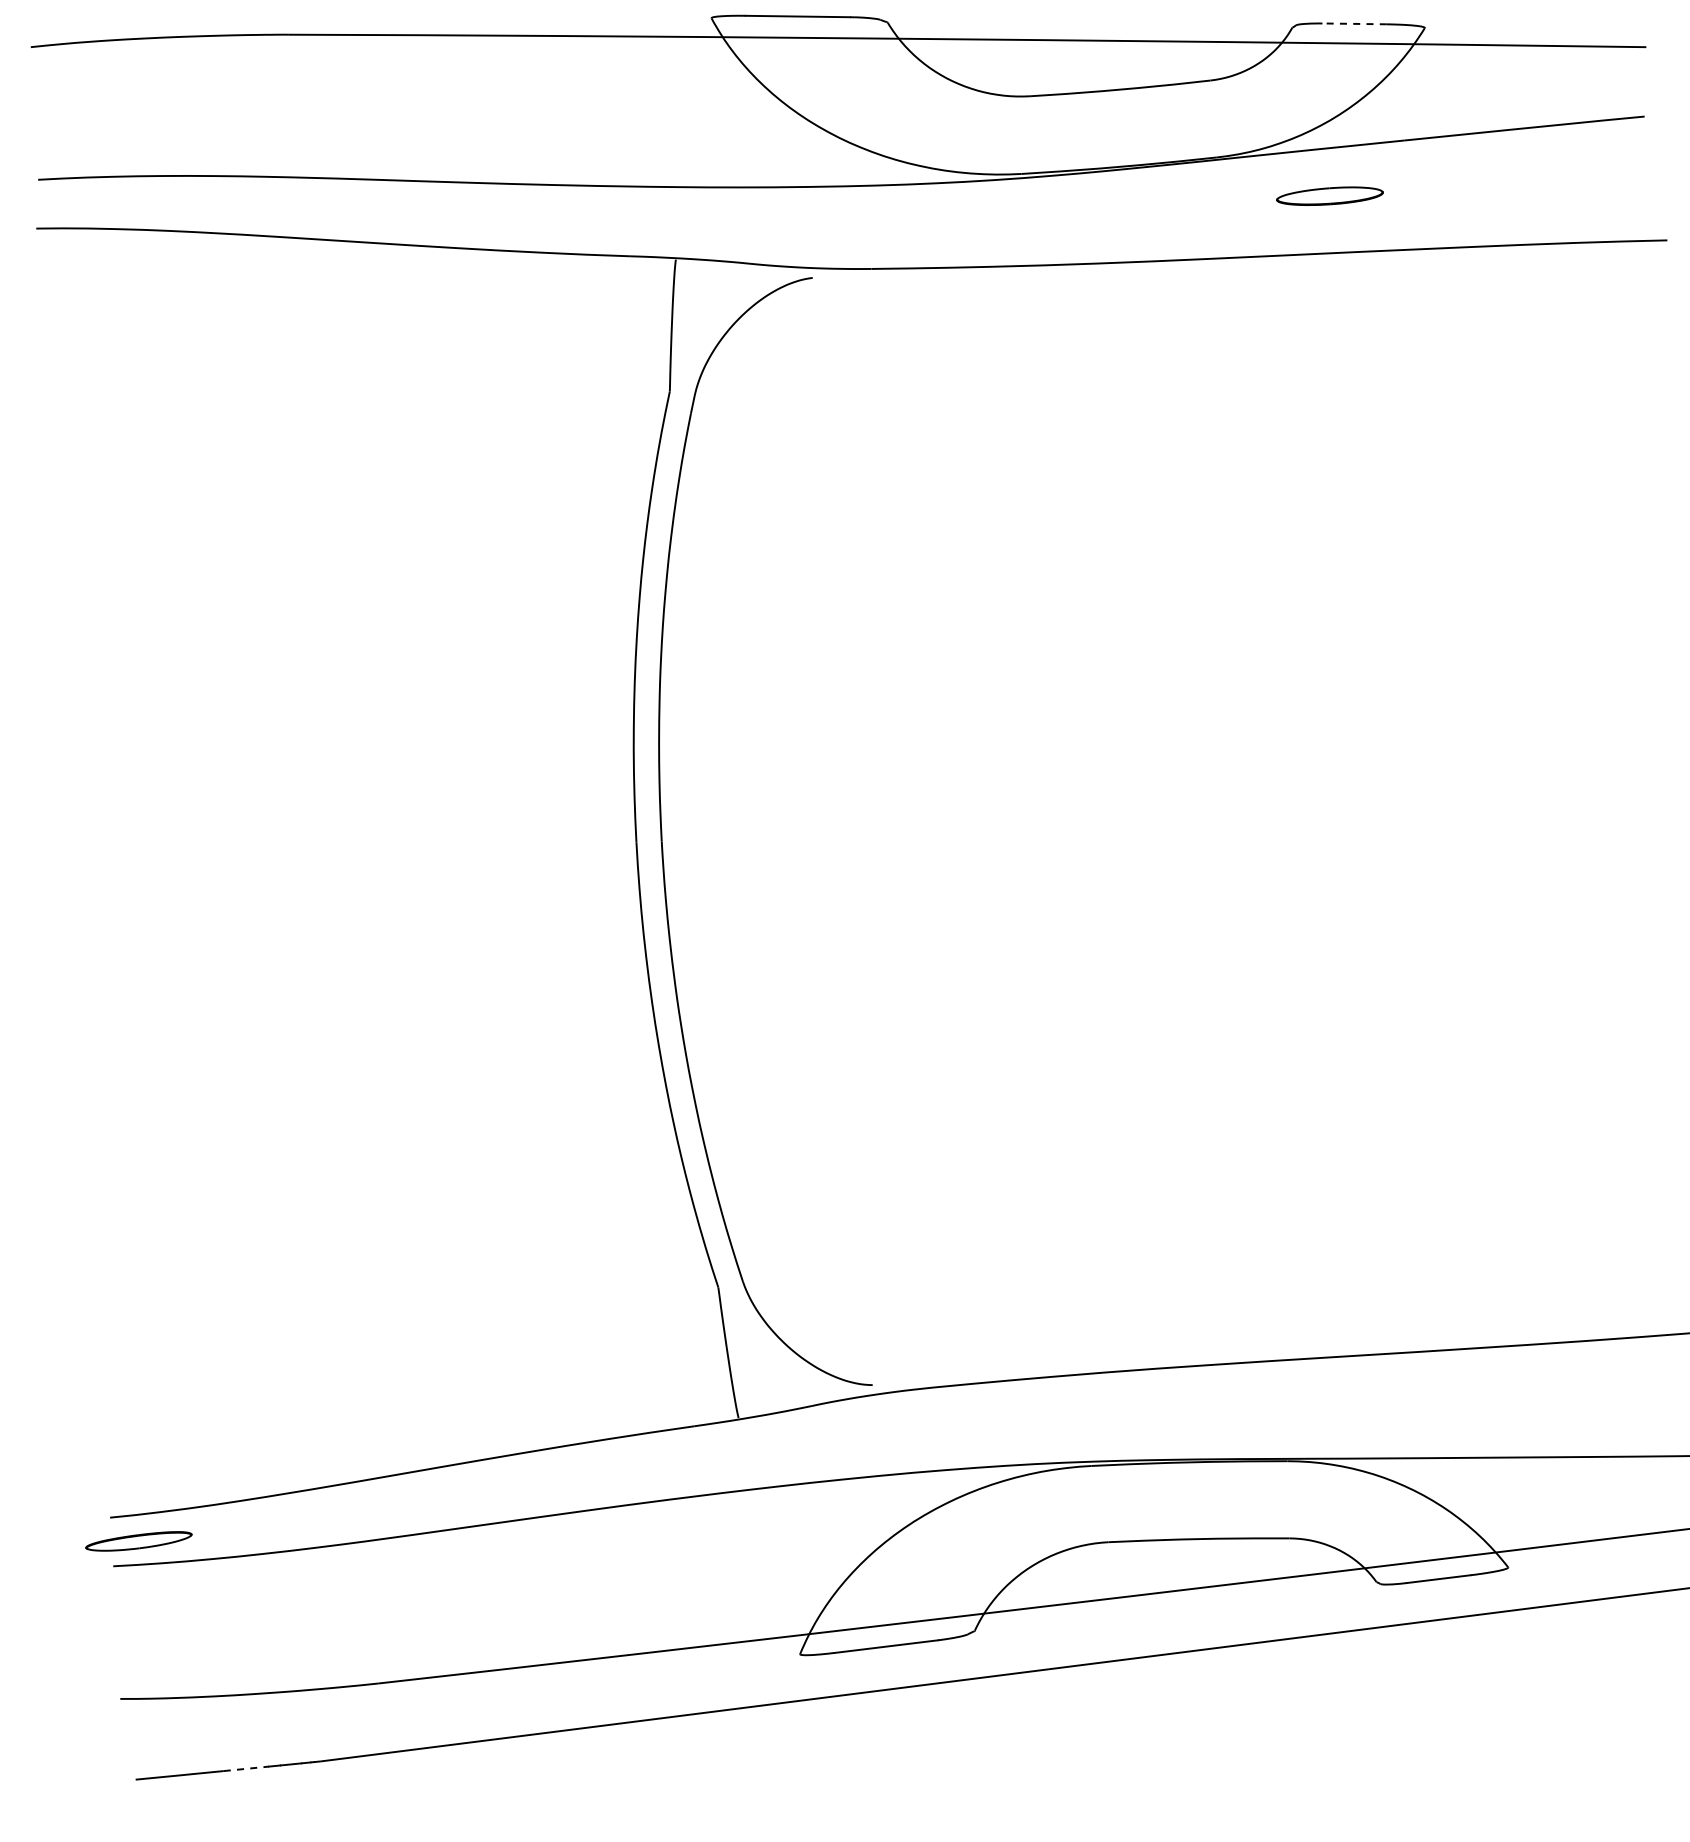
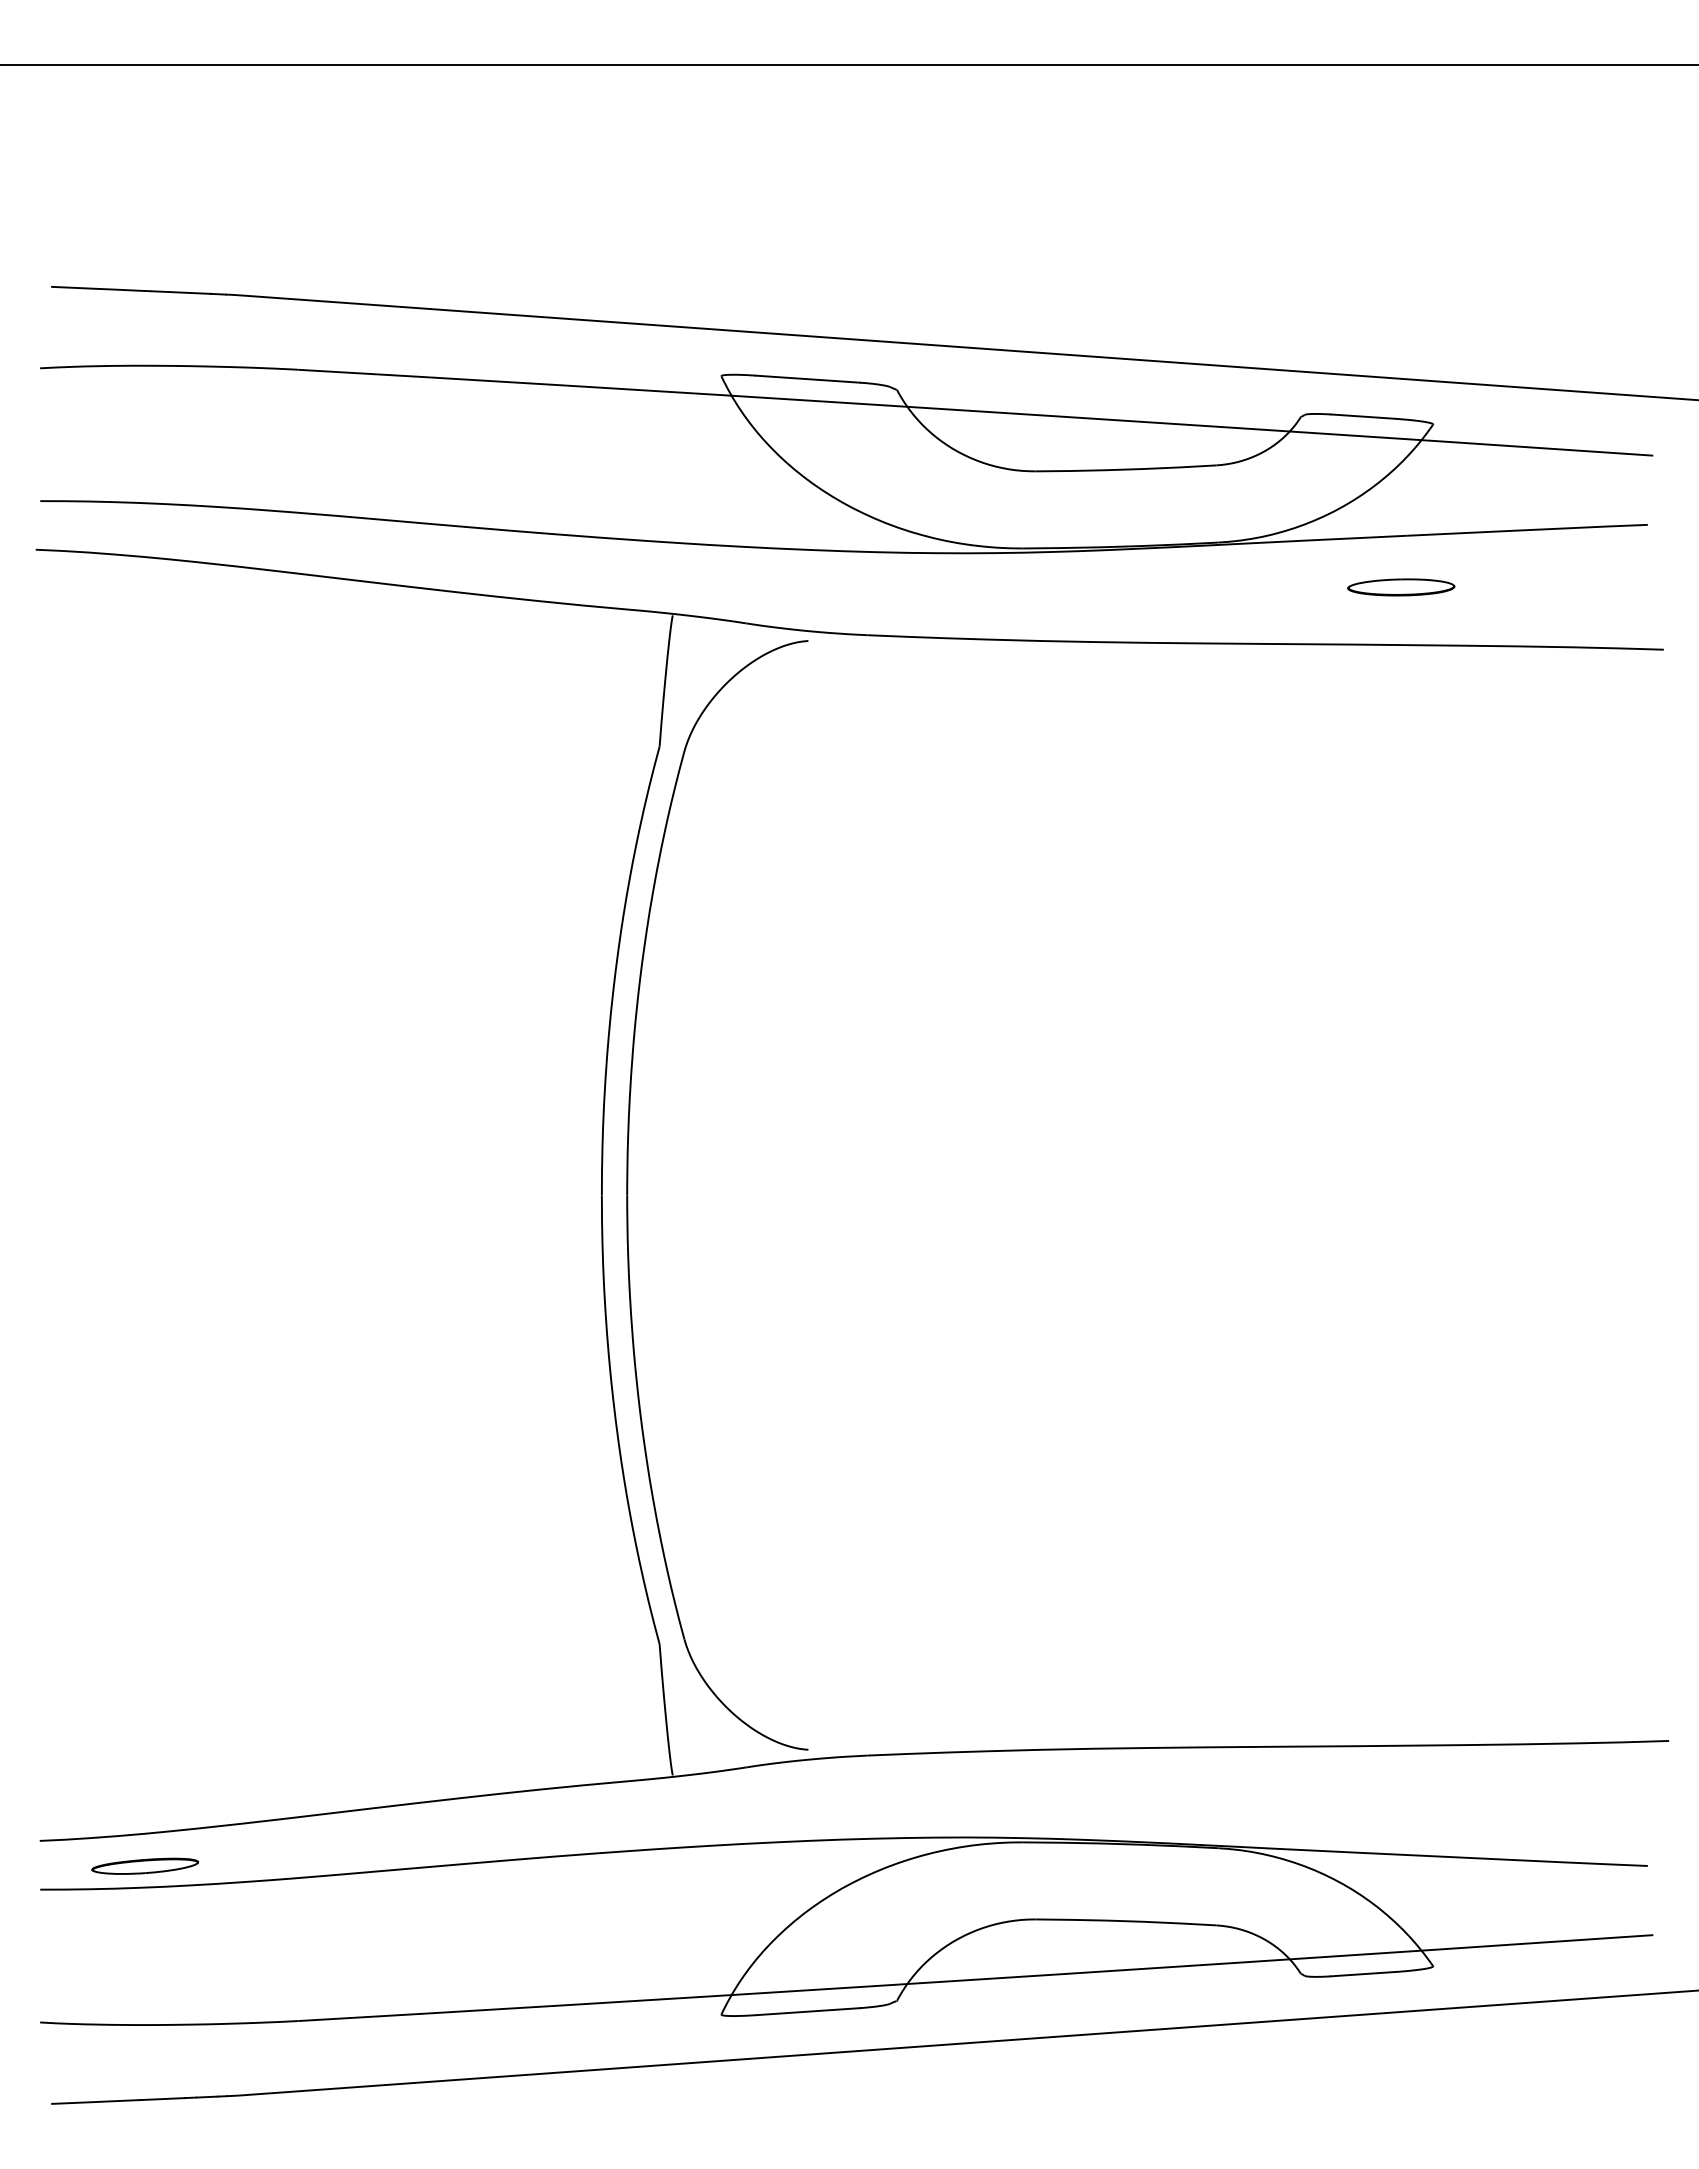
line: (1353, 23) -> (1362, 416), dashed -> solid
part: (1330, 196) -> (1401, 587), moved
part: (139, 1540) -> (145, 1865), moved
line: (246, 1769) -> (162, 2099), dashed -> solid

